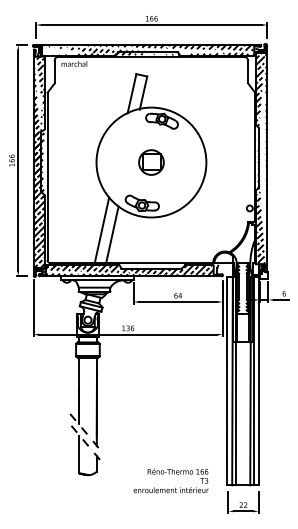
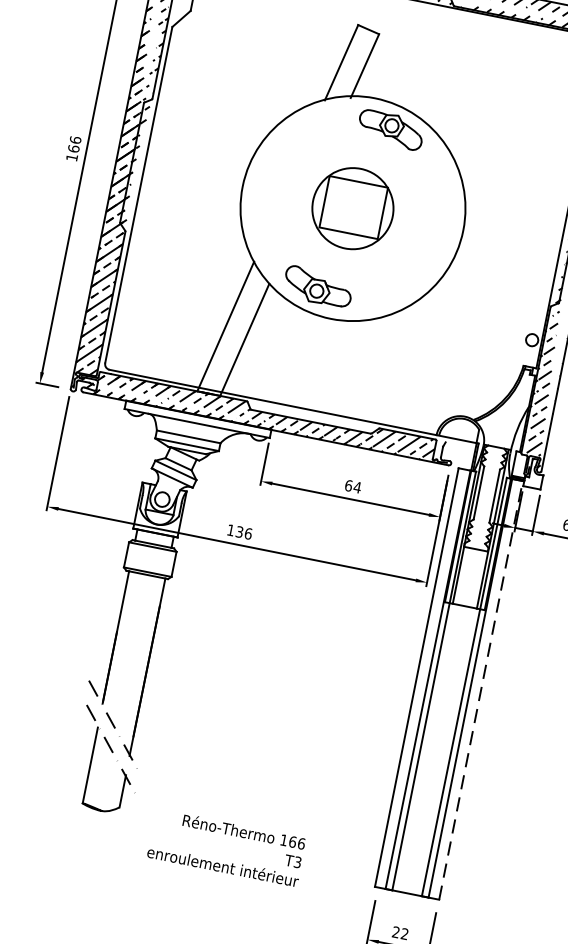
part: (151, 162) -> (353, 208), size x1.6
line: (258, 380) -> (480, 689), solid -> dashed
text: (170, 480) -> (225, 846), moved

